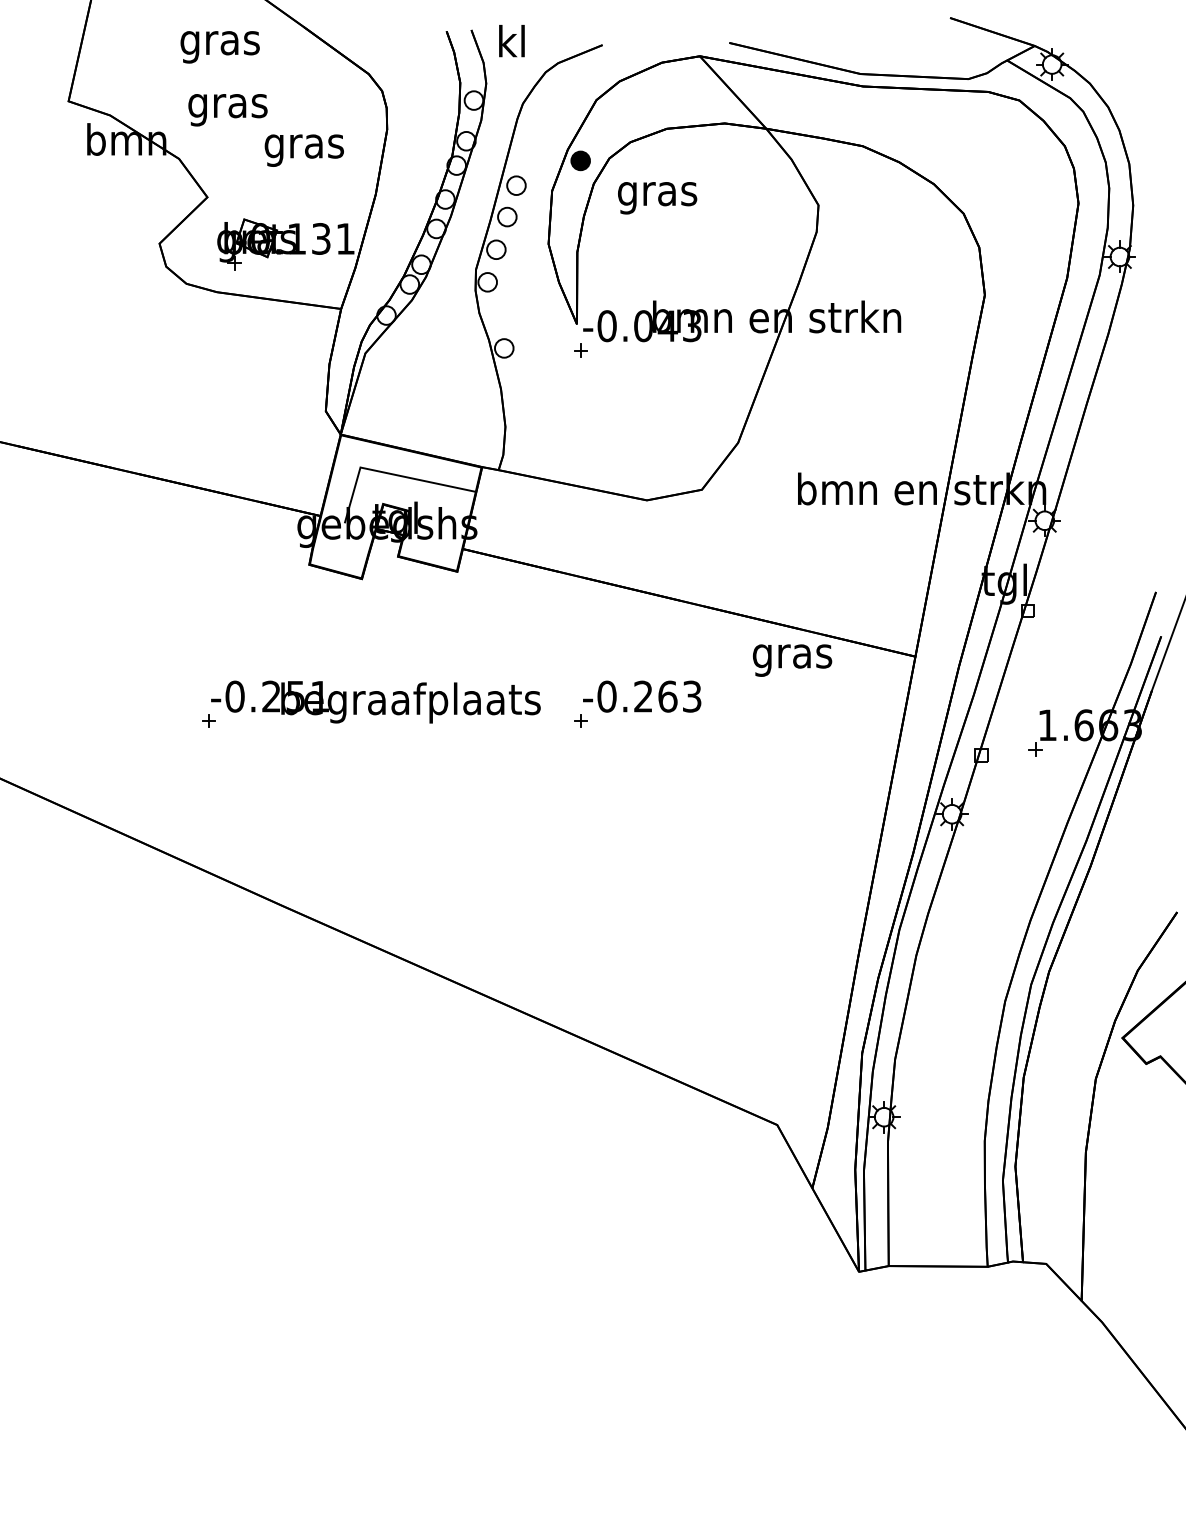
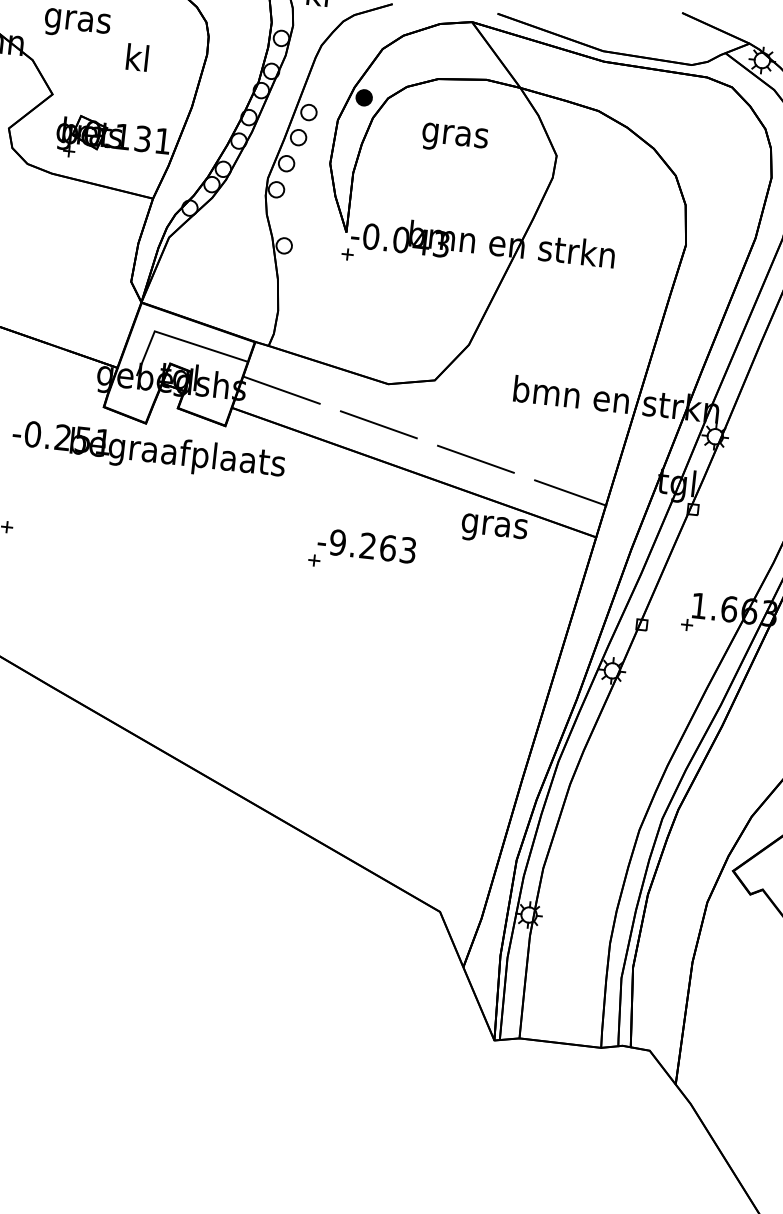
text: (303, 146) -> (136, 61), gras -> kl
text: (657, 198) -> (454, 139), moved
line: (688, 602) -> (424, 440), moved
text: (606, 696) -> (337, 542), -0.263 -> -9.263
text: (375, 701) -> (148, 451), moved

